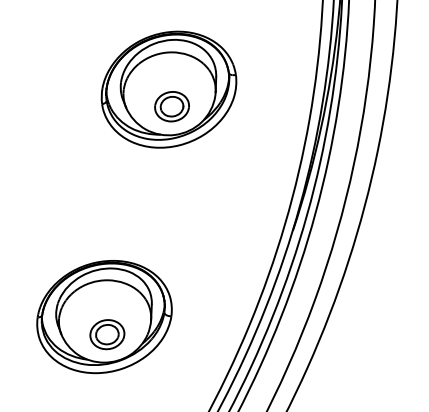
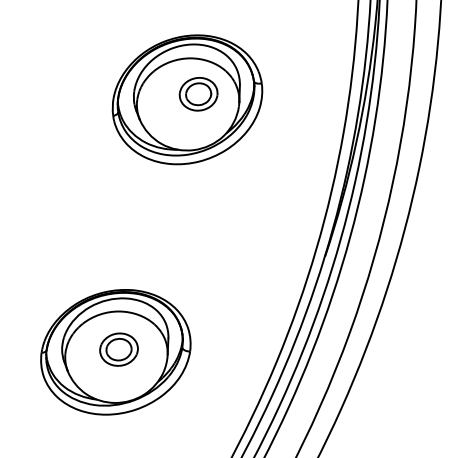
part: (171, 106) -> (198, 94), moved
part: (107, 334) -> (119, 349), moved

